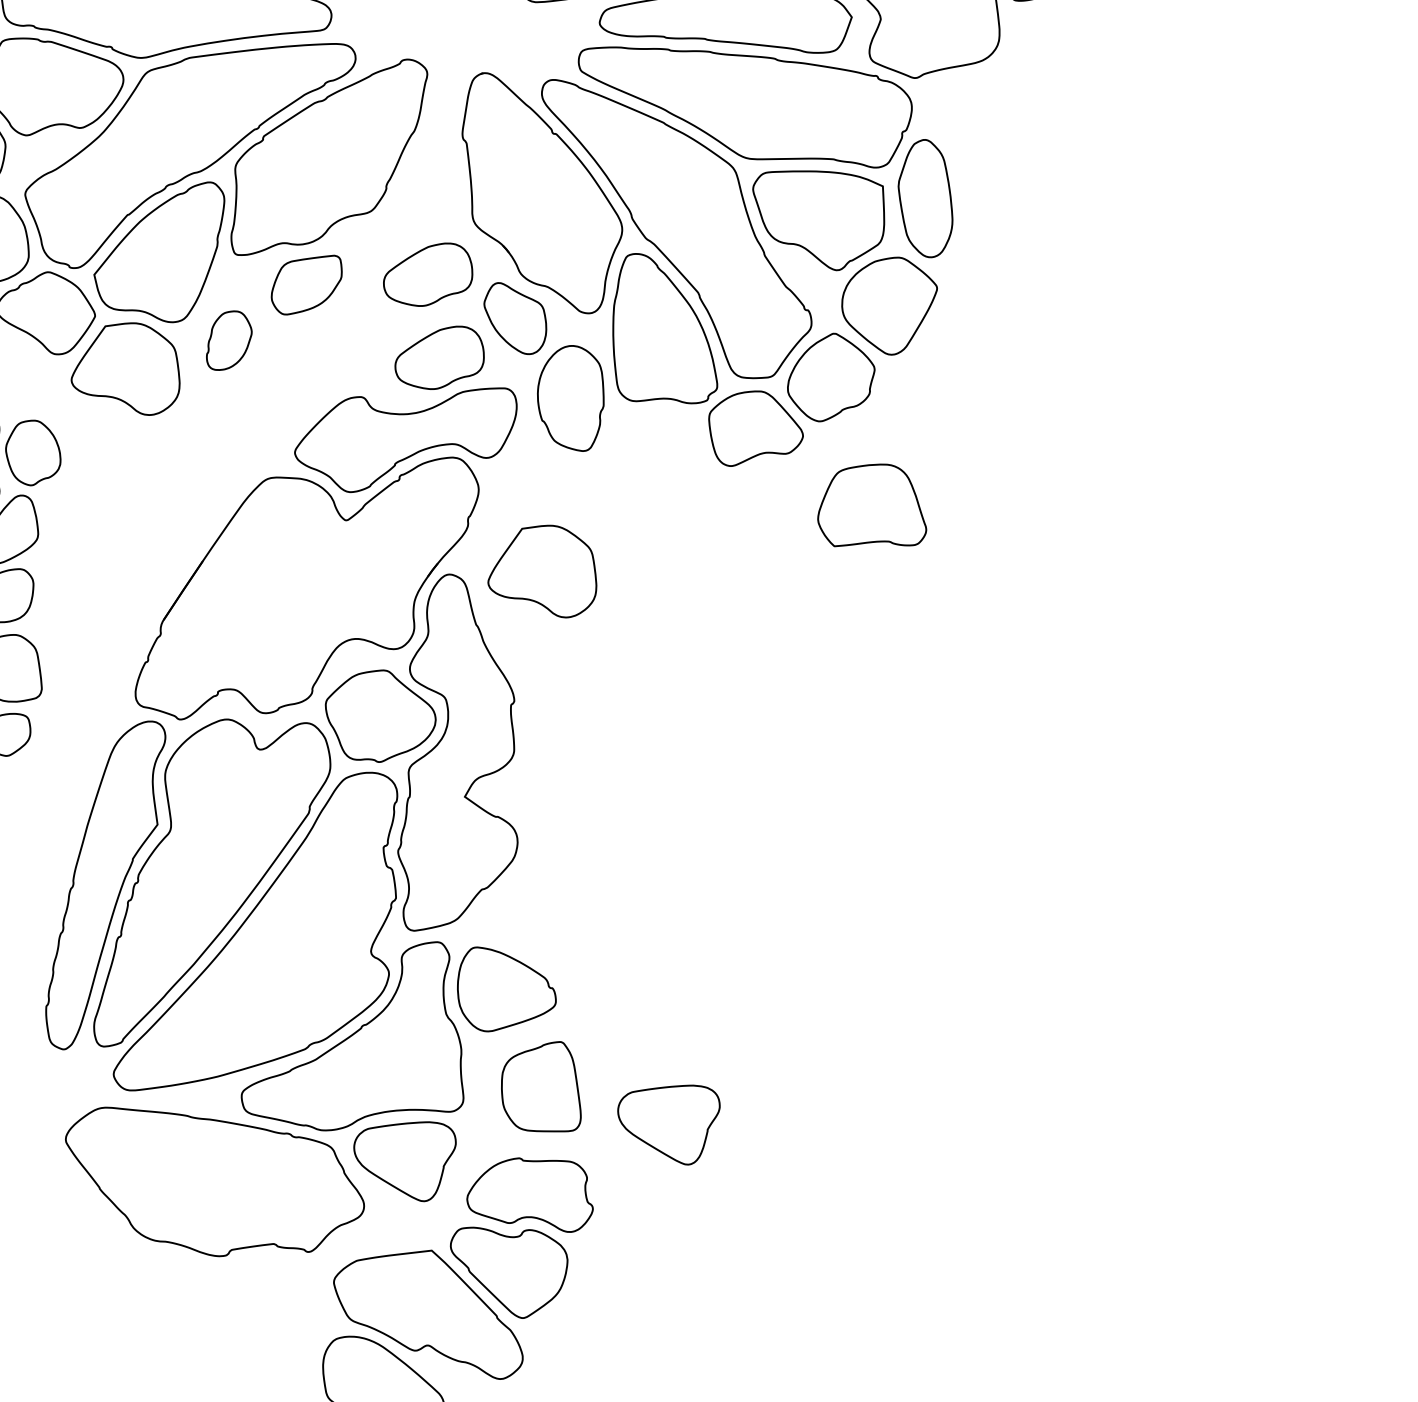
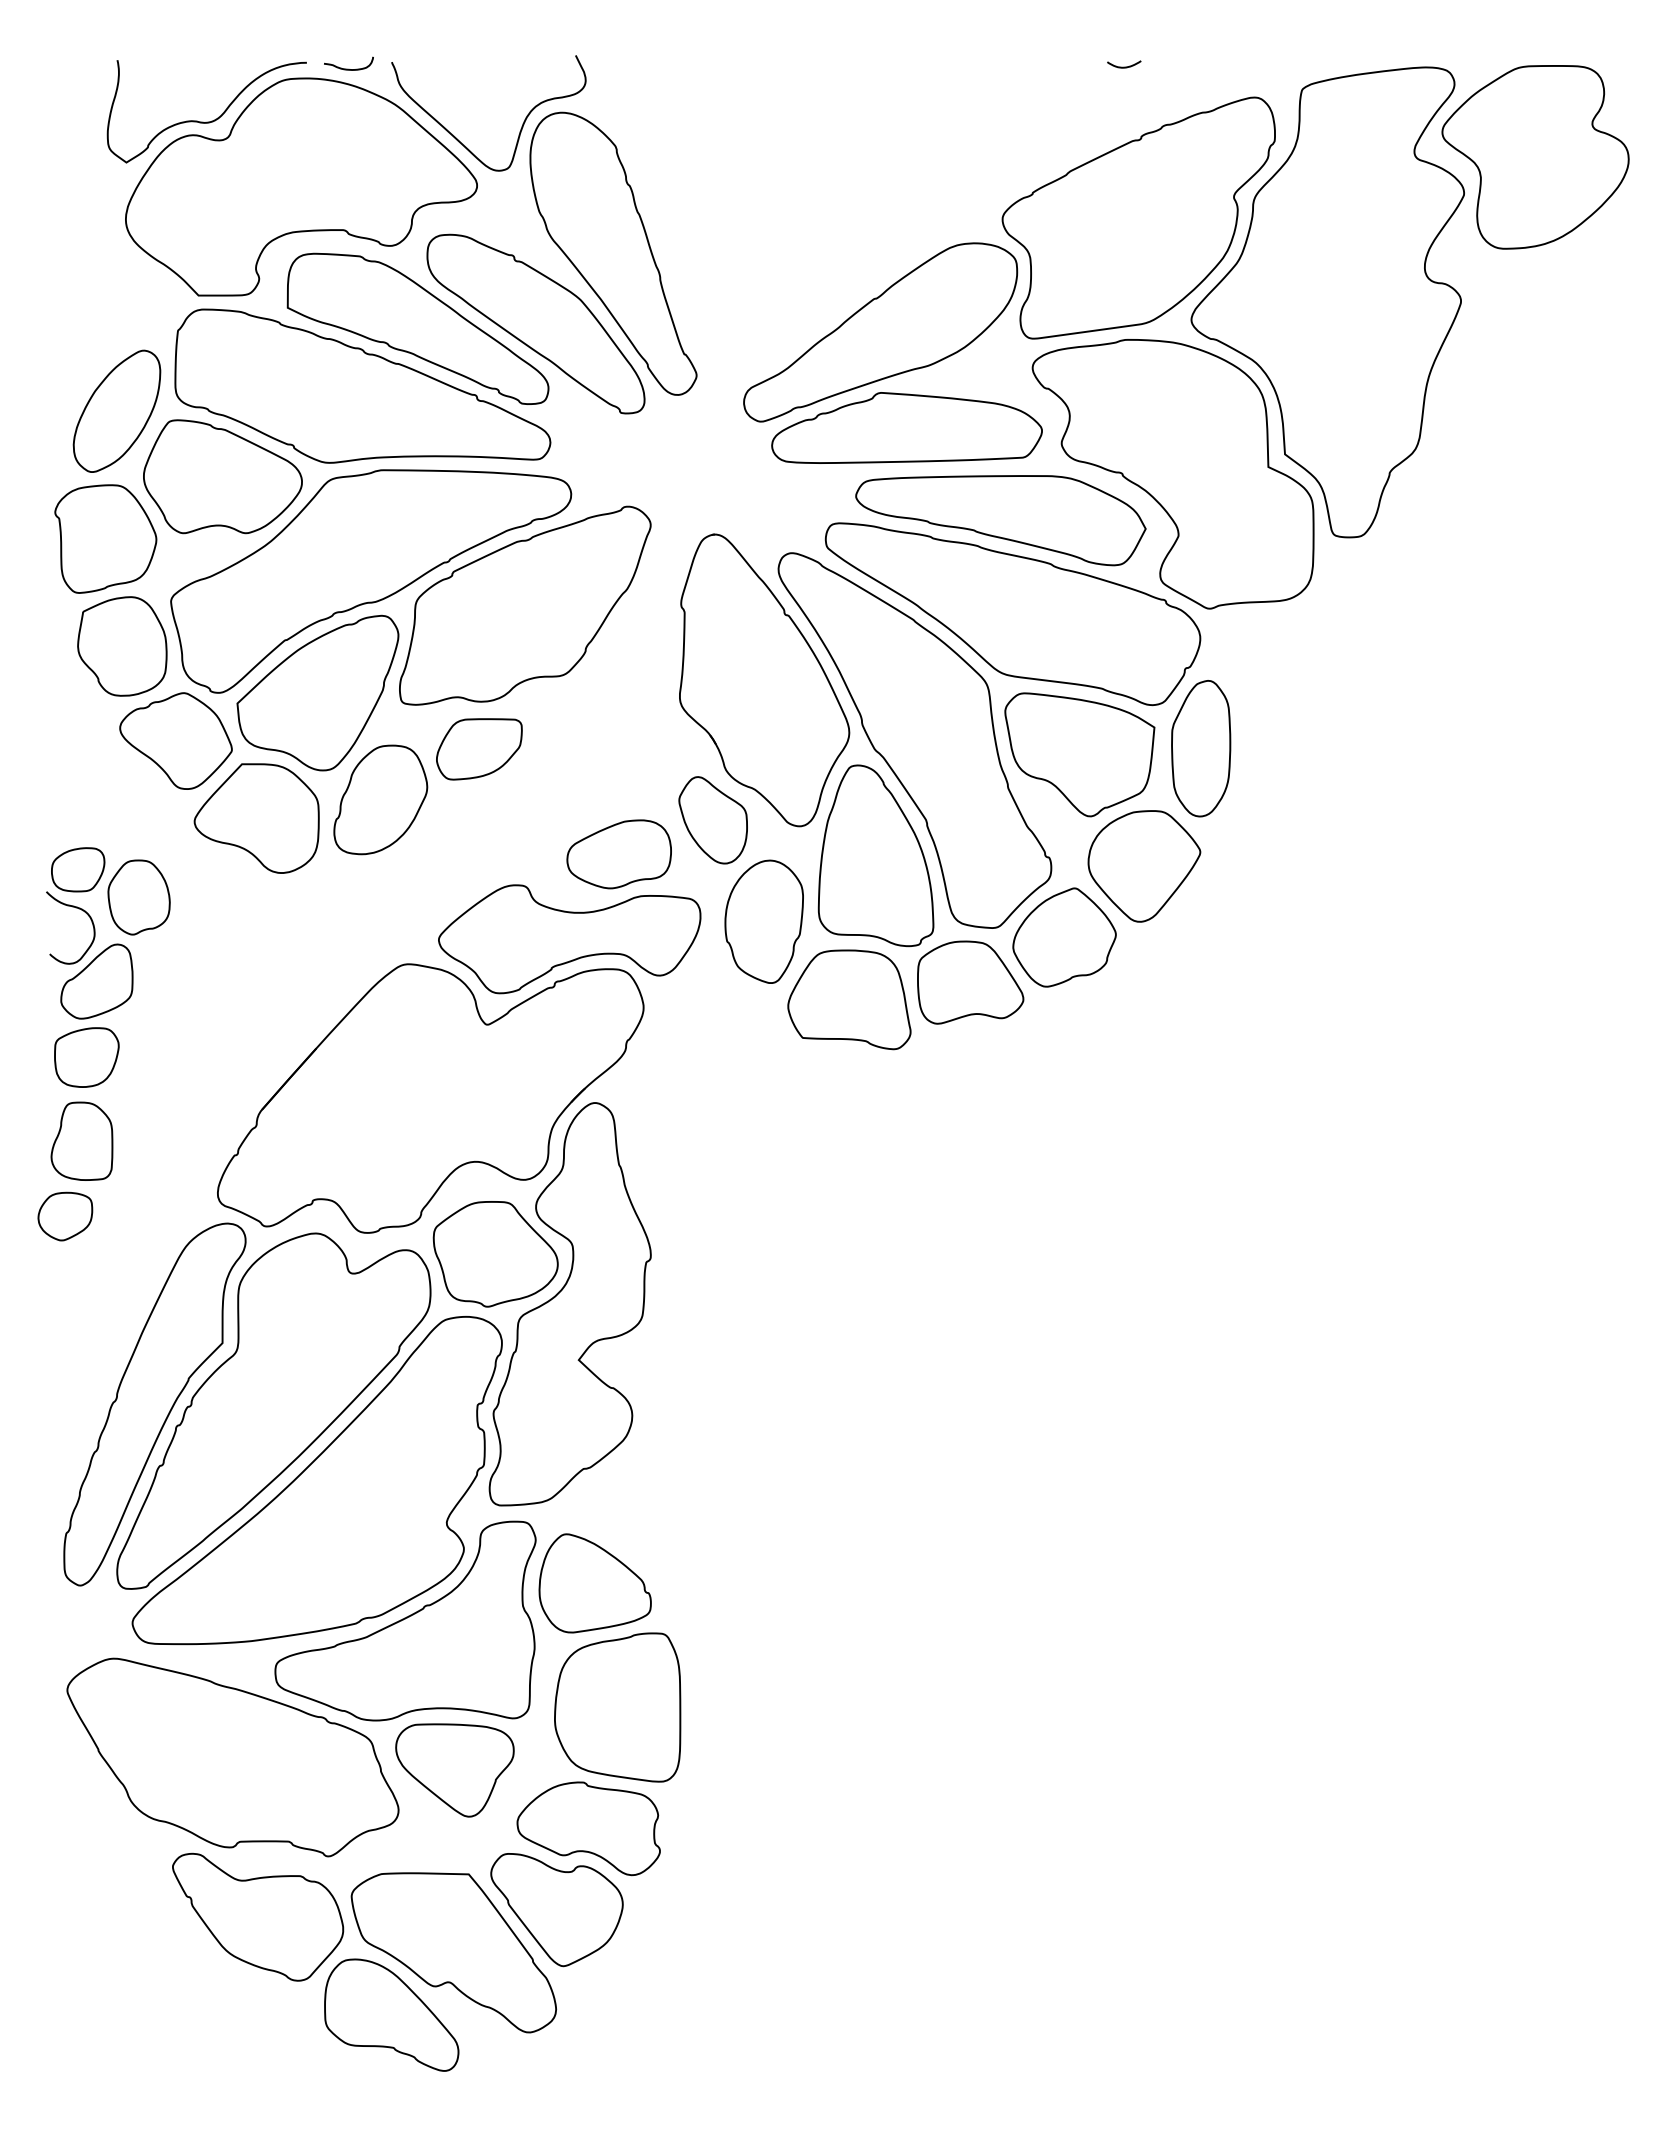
part: (427, 275) -> (618, 757), removed
part: (228, 340) -> (380, 799), size x1.67
part: (869, 507) -> (849, 999), moved
part: (541, 573) -> (701, 1116), removed
part: (539, 1089) -> (617, 1707), size x1.43
part: (671, 1126) -> (762, 1770), removed
part: (256, 1311) -> (258, 1916), added

